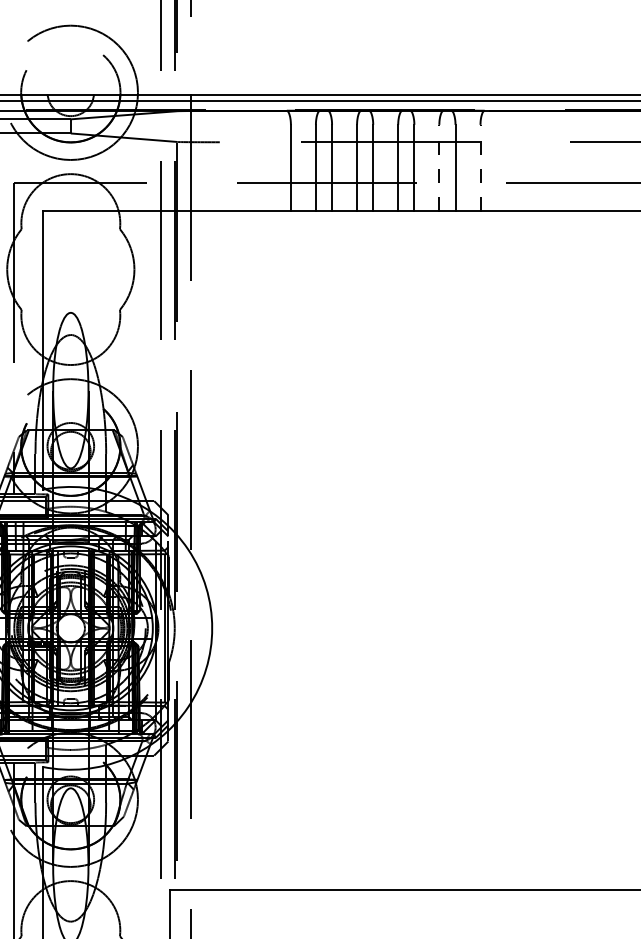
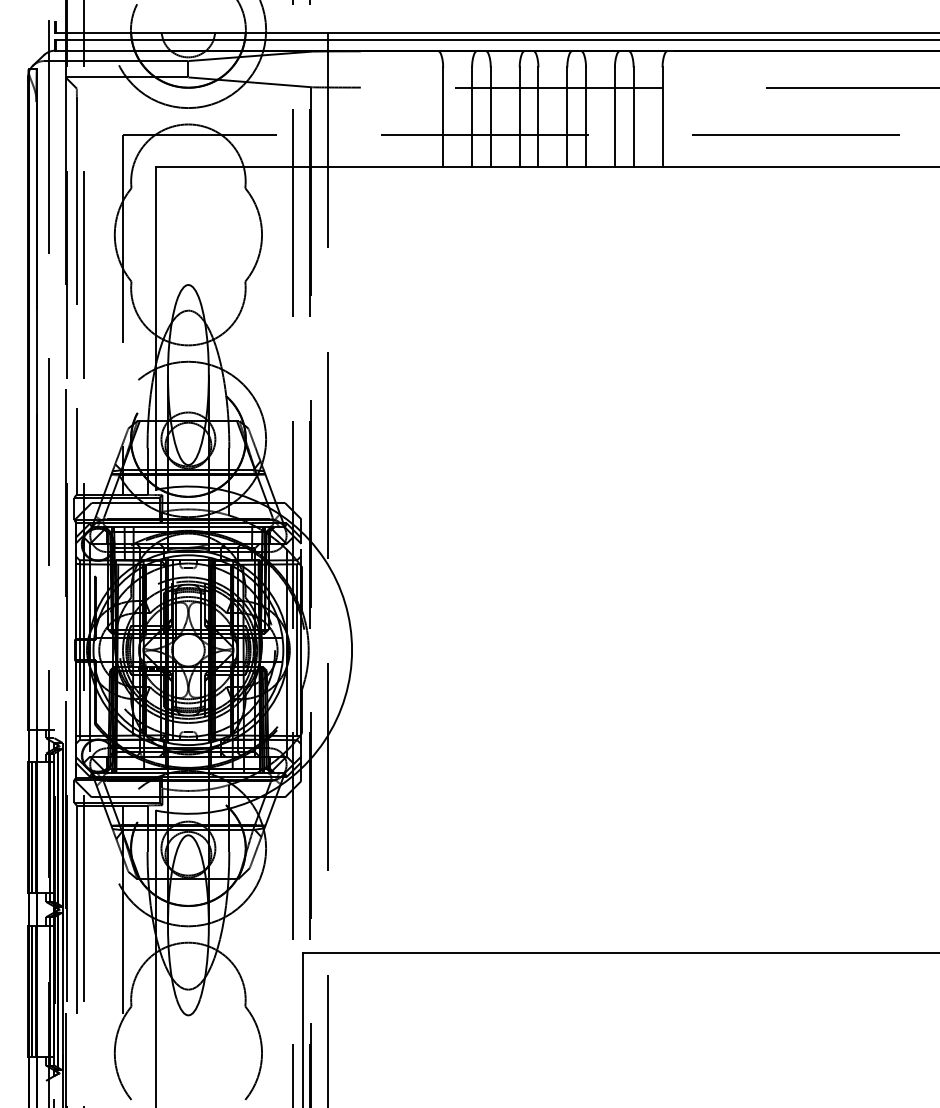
line: (438, 168) -> (614, 117), dashed -> solid
line: (480, 168) -> (662, 117), dashed -> solid

